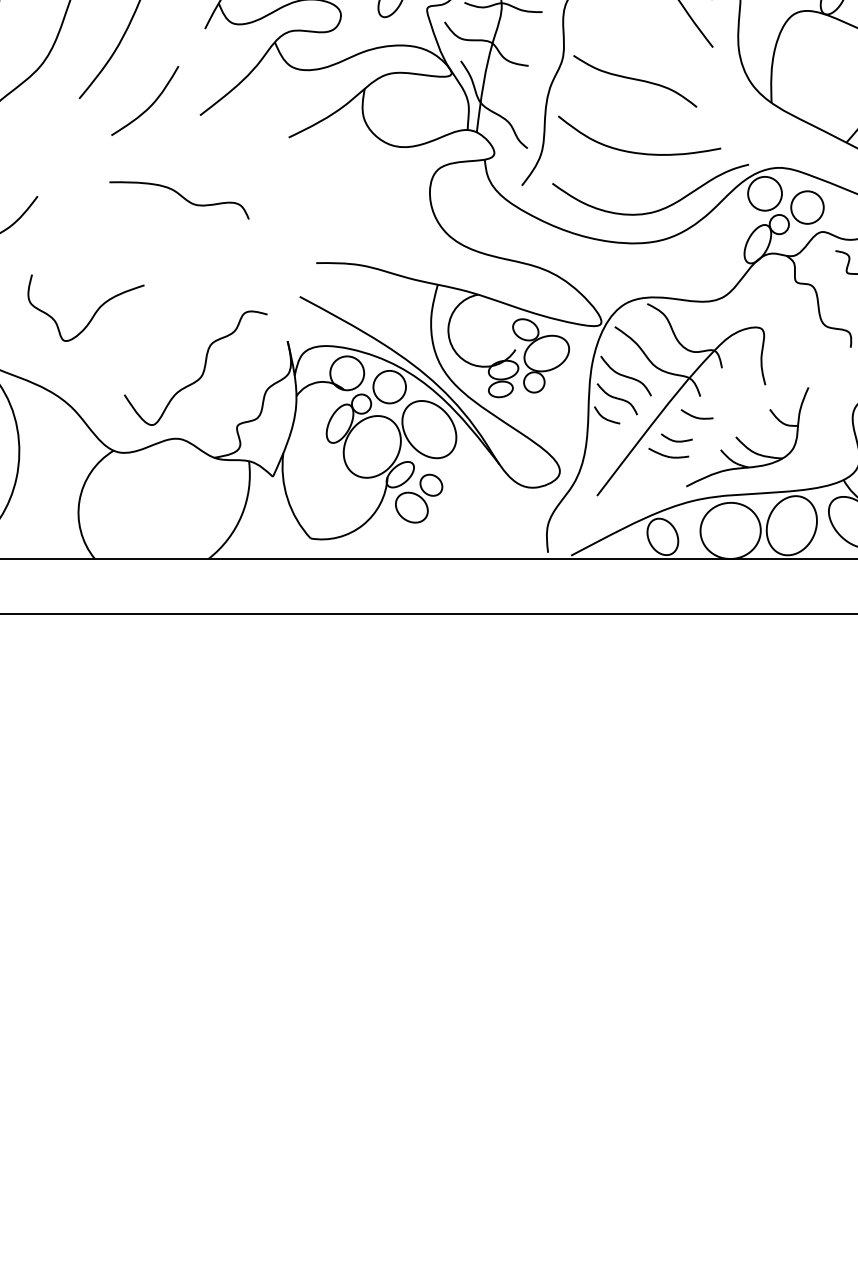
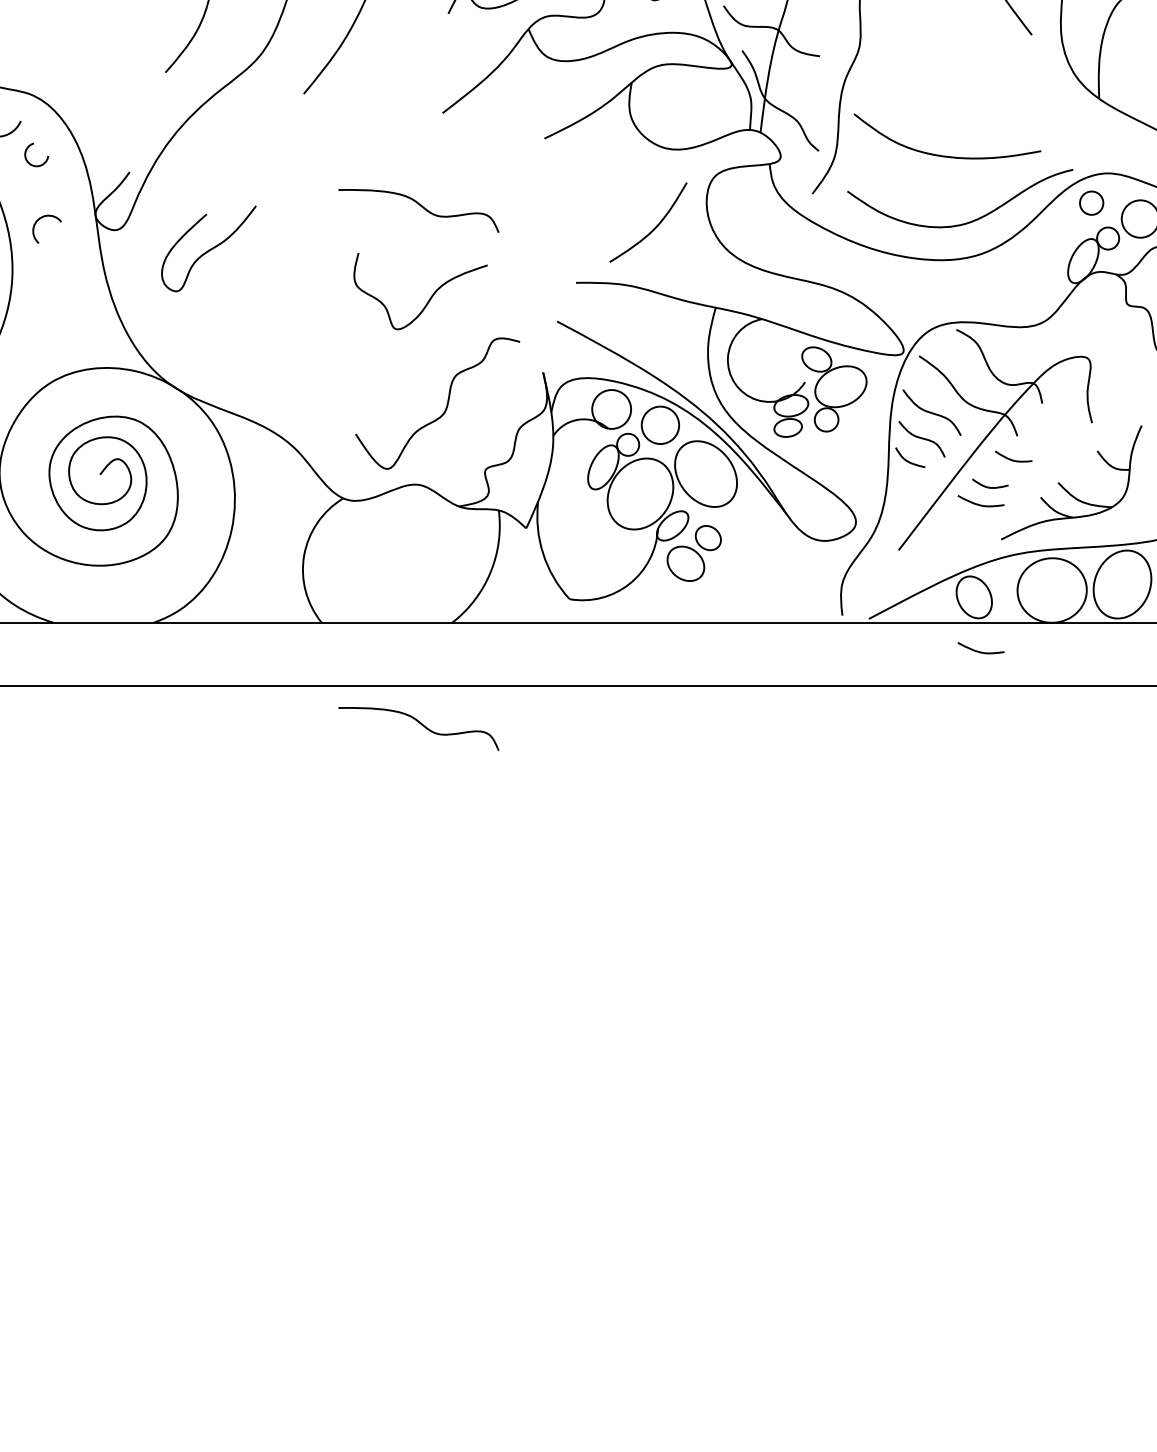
curve: (635, 80) -> (942, 72), removed
curve: (150, 105) -> (654, 227), moved
circle: (764, 193) -> (1091, 202), size x0.6
curve: (93, 314) -> (429, 298), moved
curve: (666, 583) -> (978, 650), added
curve: (181, 648) -> (421, 725), added

